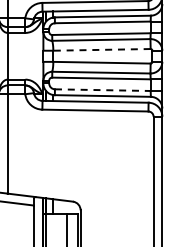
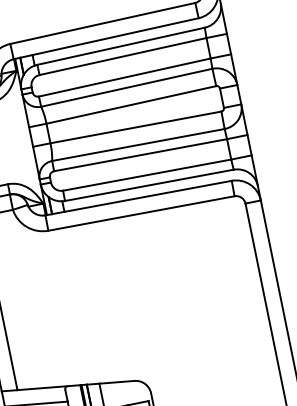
line: (101, 49) -> (130, 104), dashed -> solid
line: (102, 90) -> (146, 175), dashed -> solid

